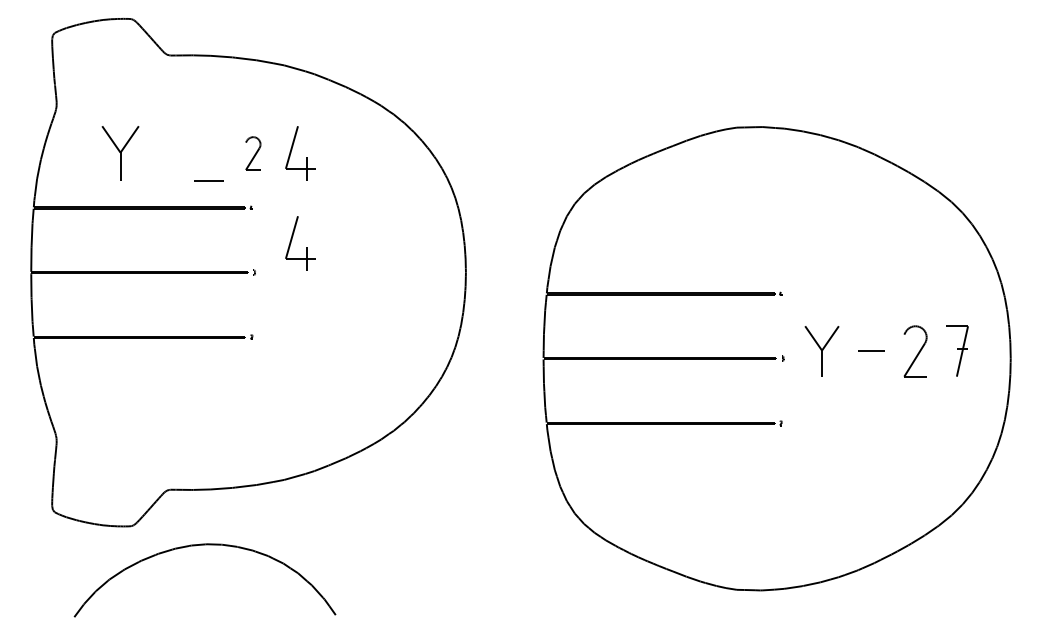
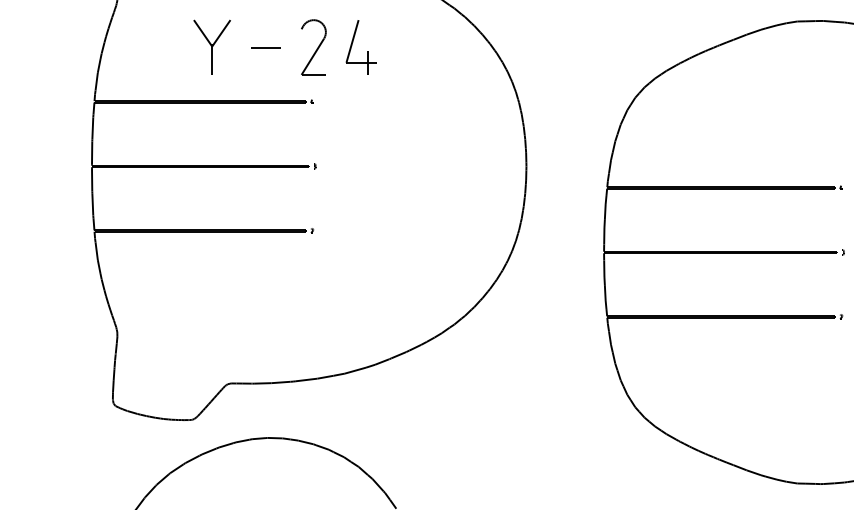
part: (120, 153) -> (212, 47), moved
part: (253, 153) -> (314, 47), size x1.67
line: (208, 180) -> (265, 47), moved
part: (306, 247) -> (367, 141), removed

